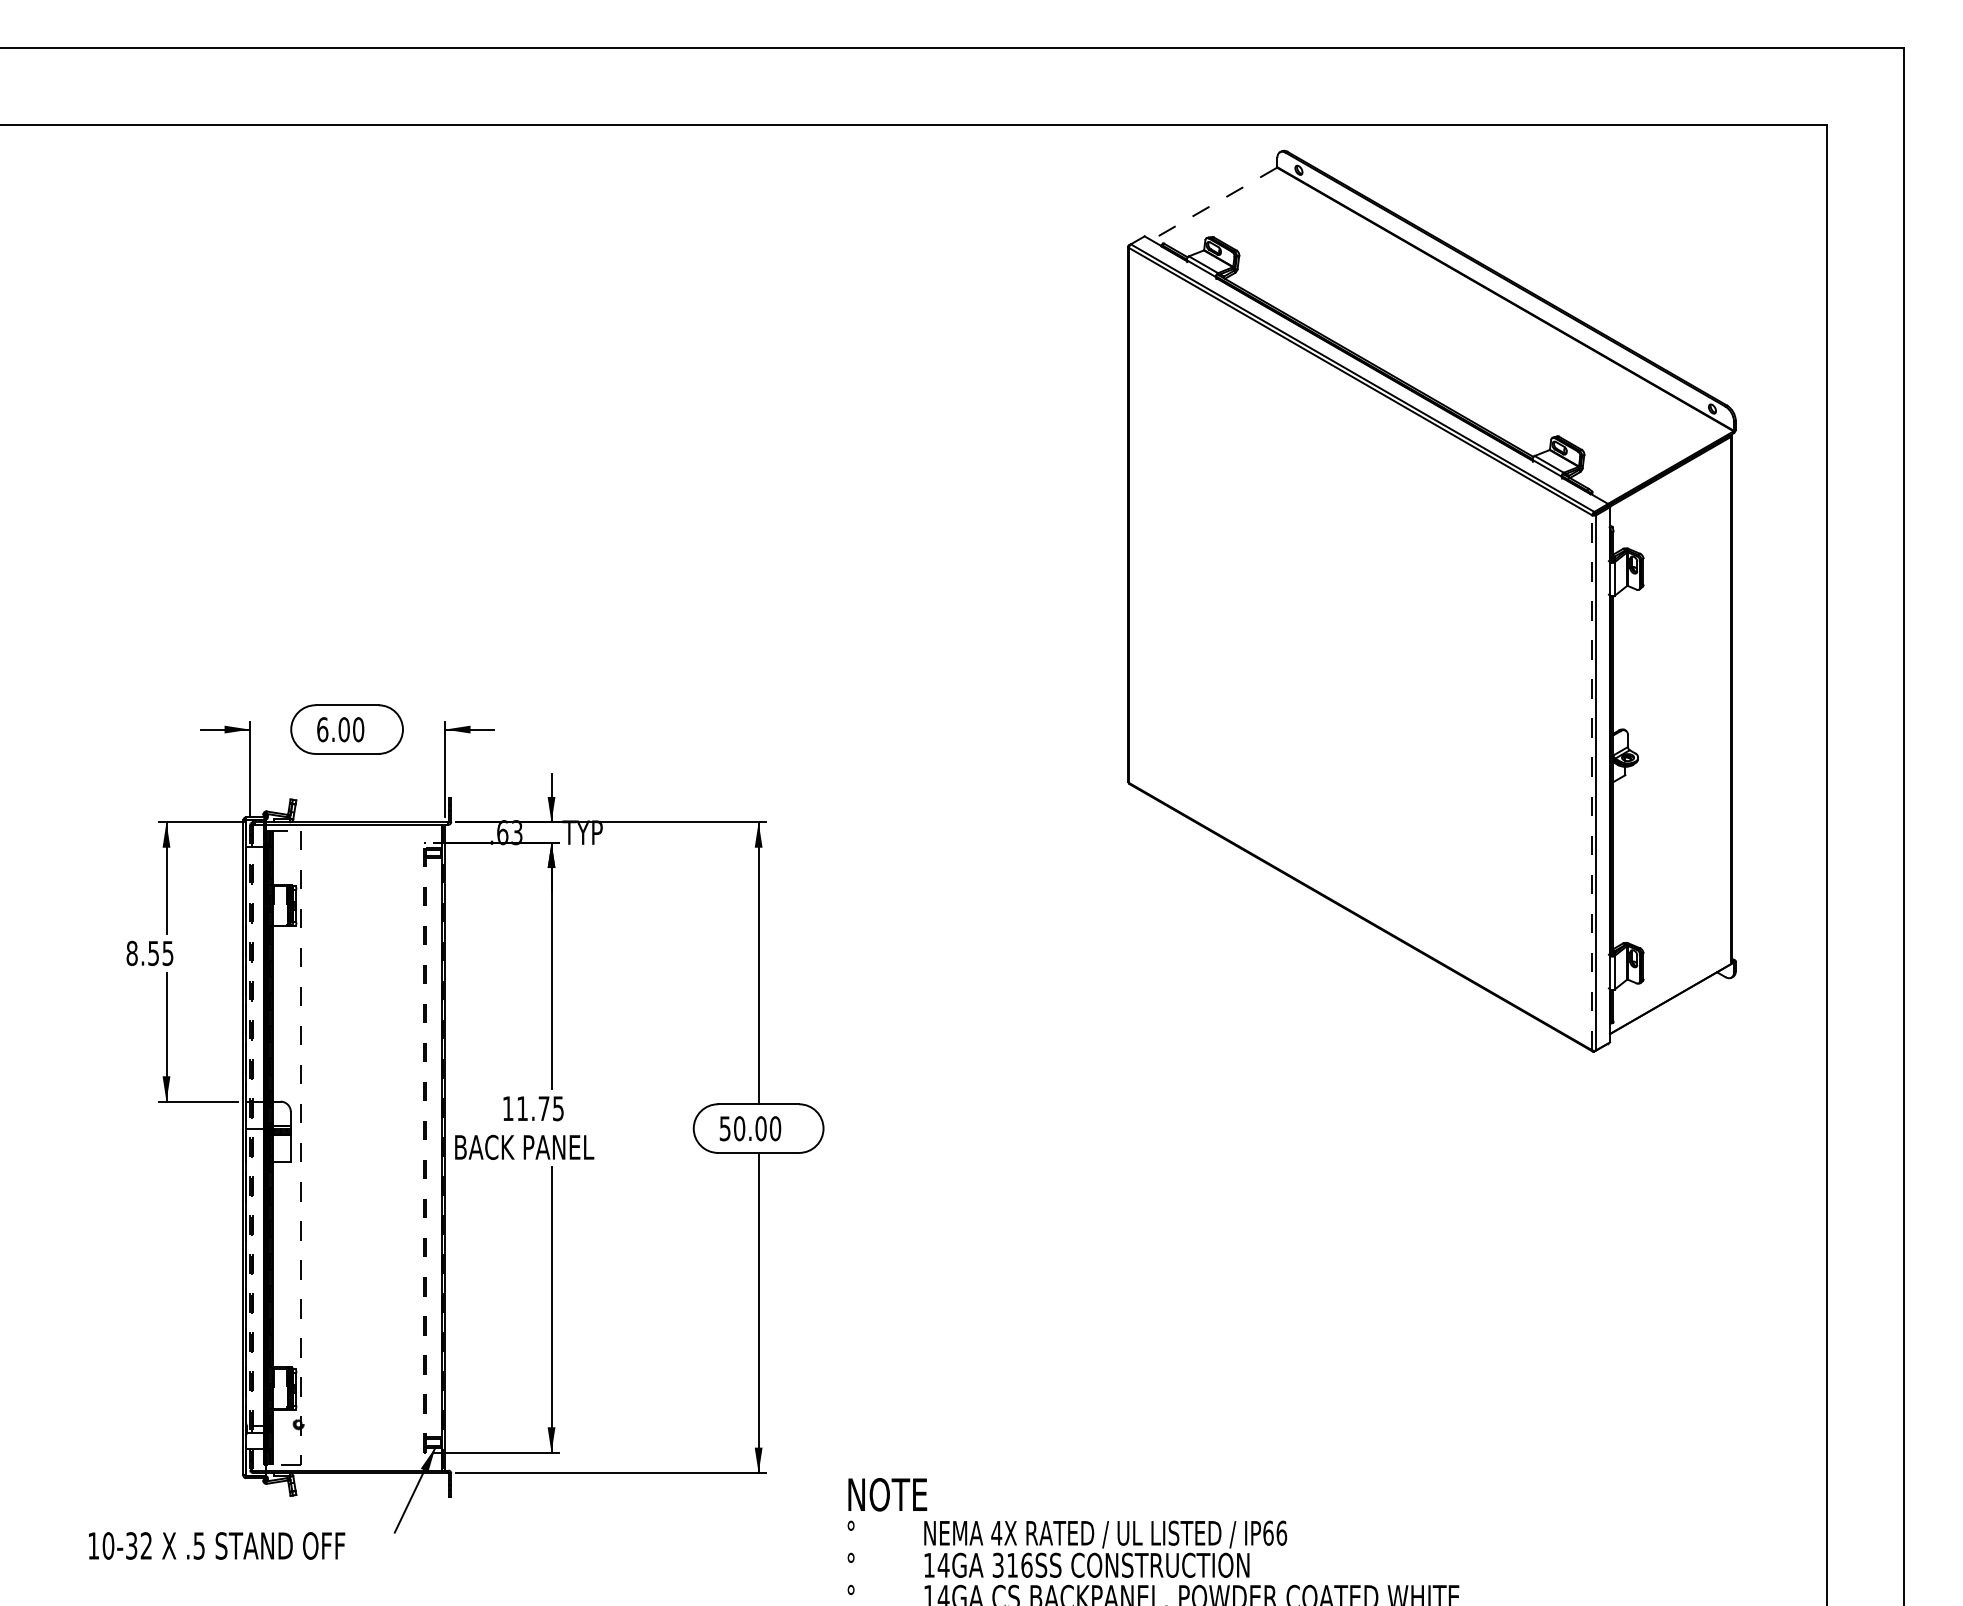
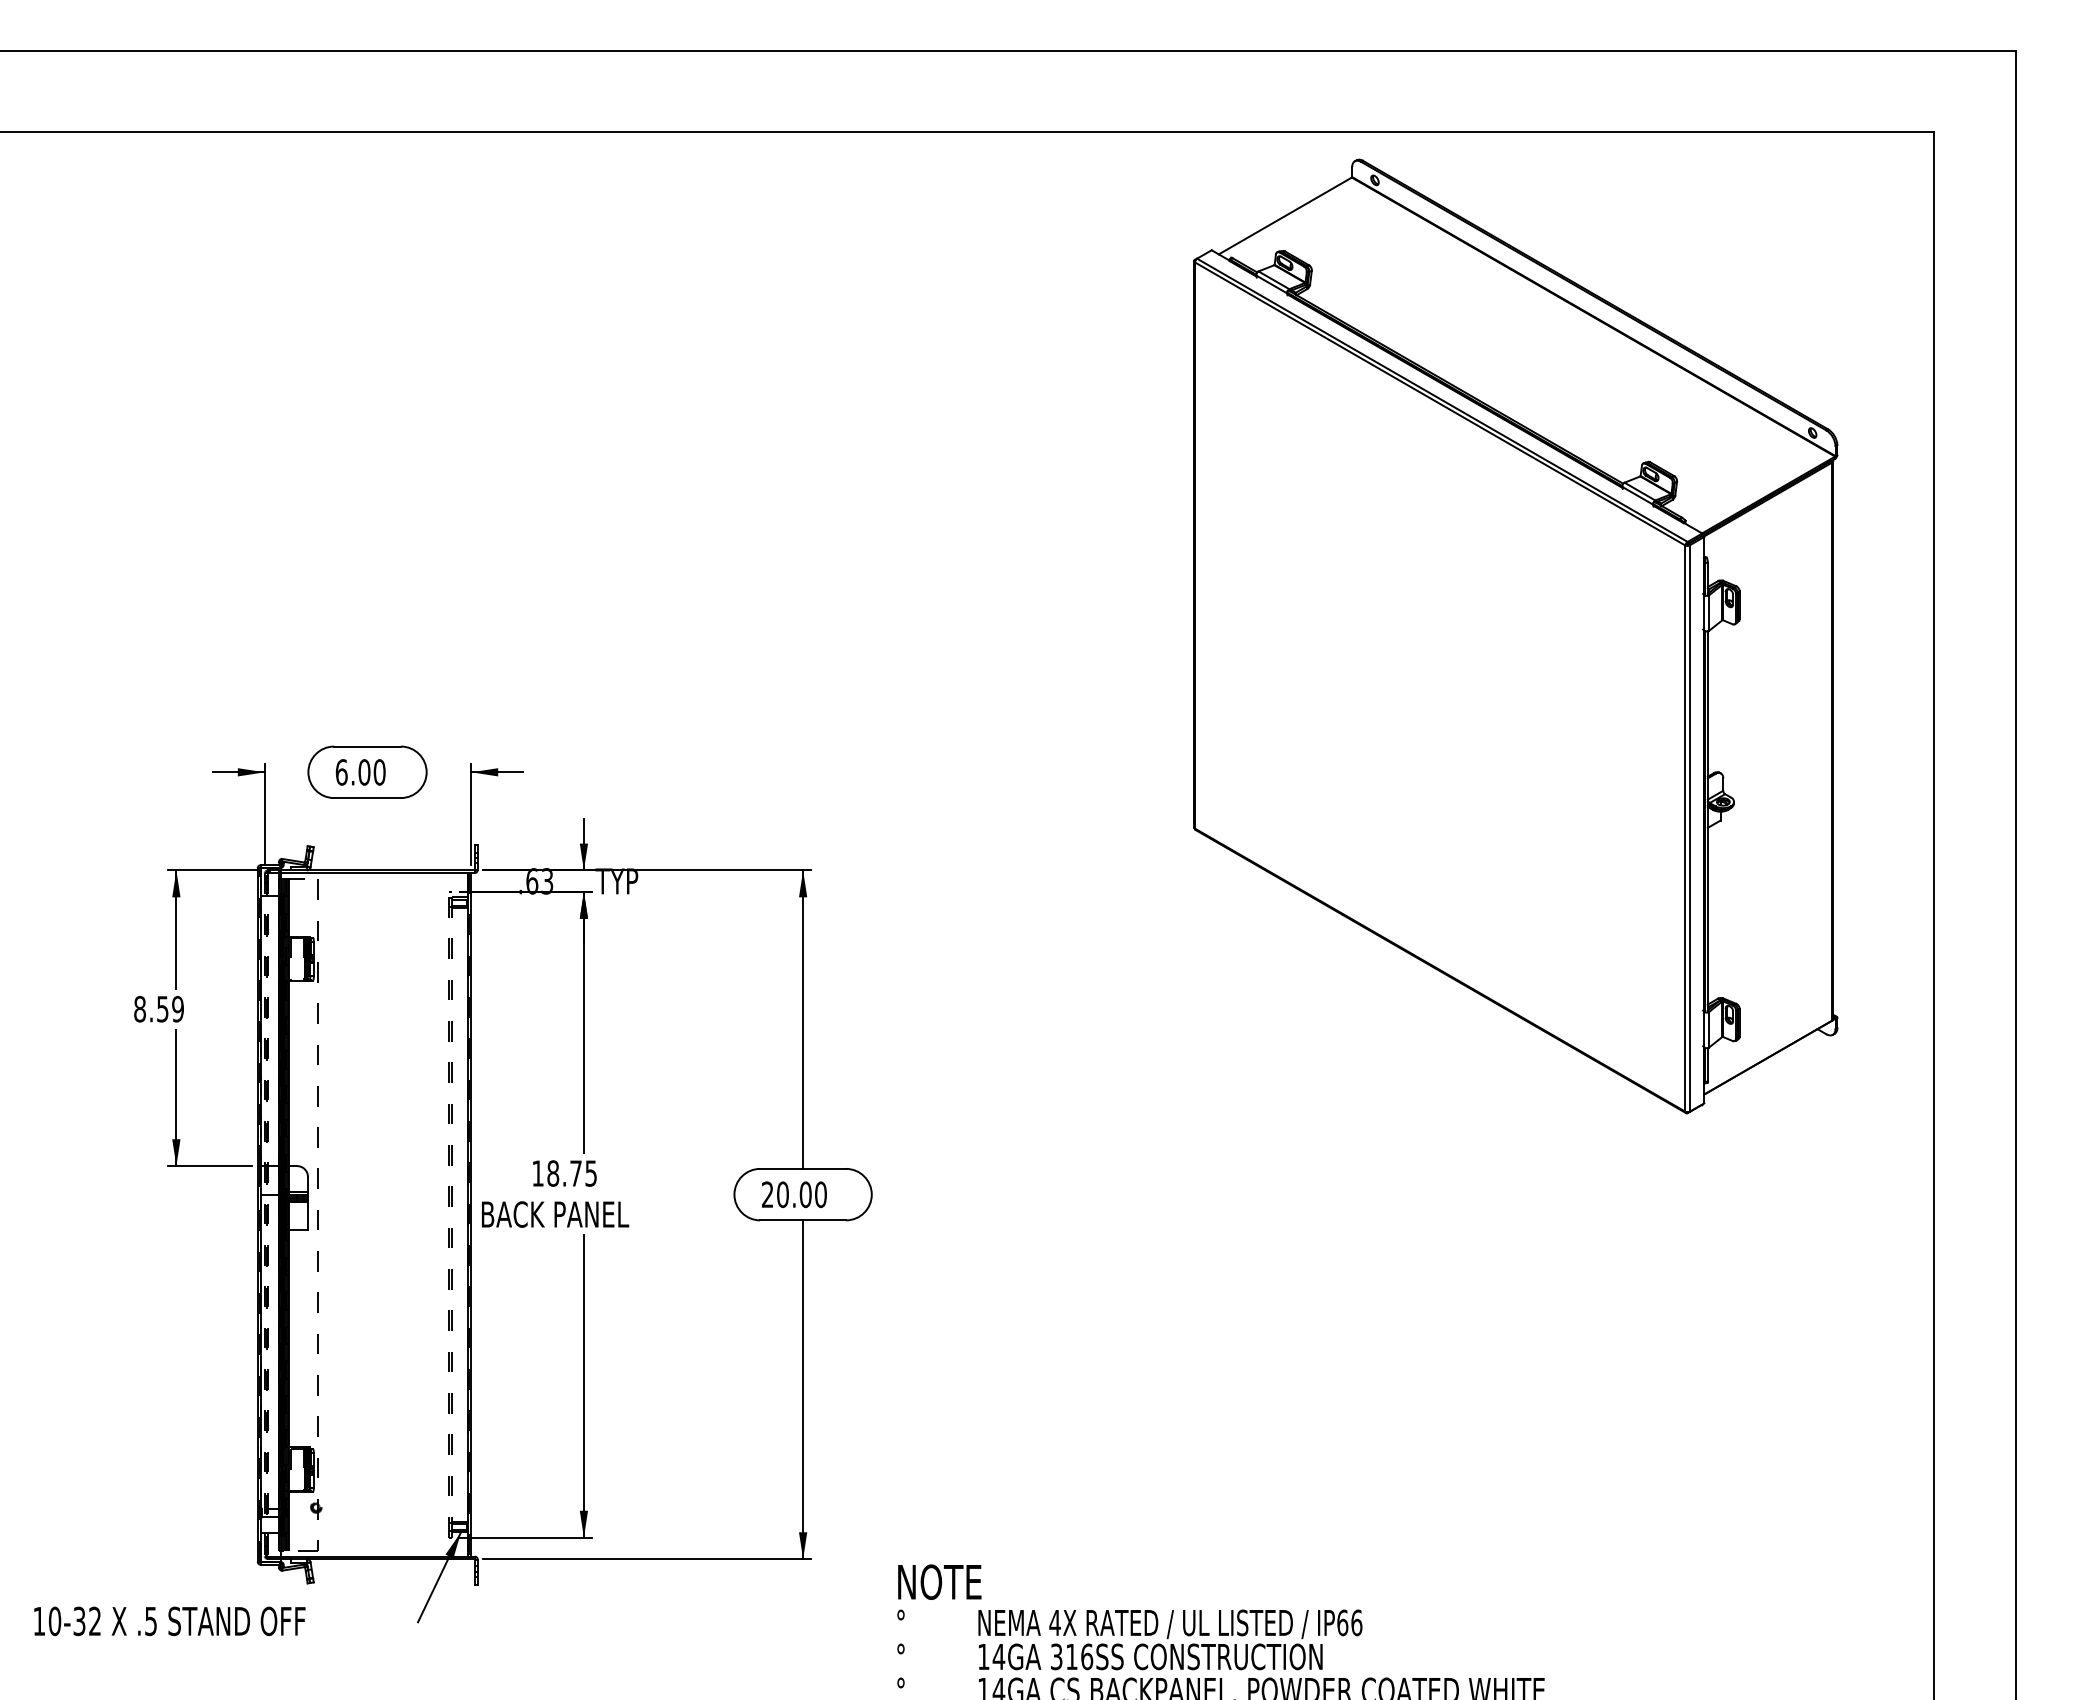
line: (1214, 204) -> (1285, 216), dashed -> solid
line: (1592, 782) -> (1685, 828), dashed -> solid
text: (167, 952) -> (177, 1008), 8.55 -> 8.59
text: (522, 1108) -> (553, 1173), 11.75 -> 18.75
text: (724, 1128) -> (767, 1194), 50.00 -> 20.00
text: (216, 1546) -> (169, 1621), moved

